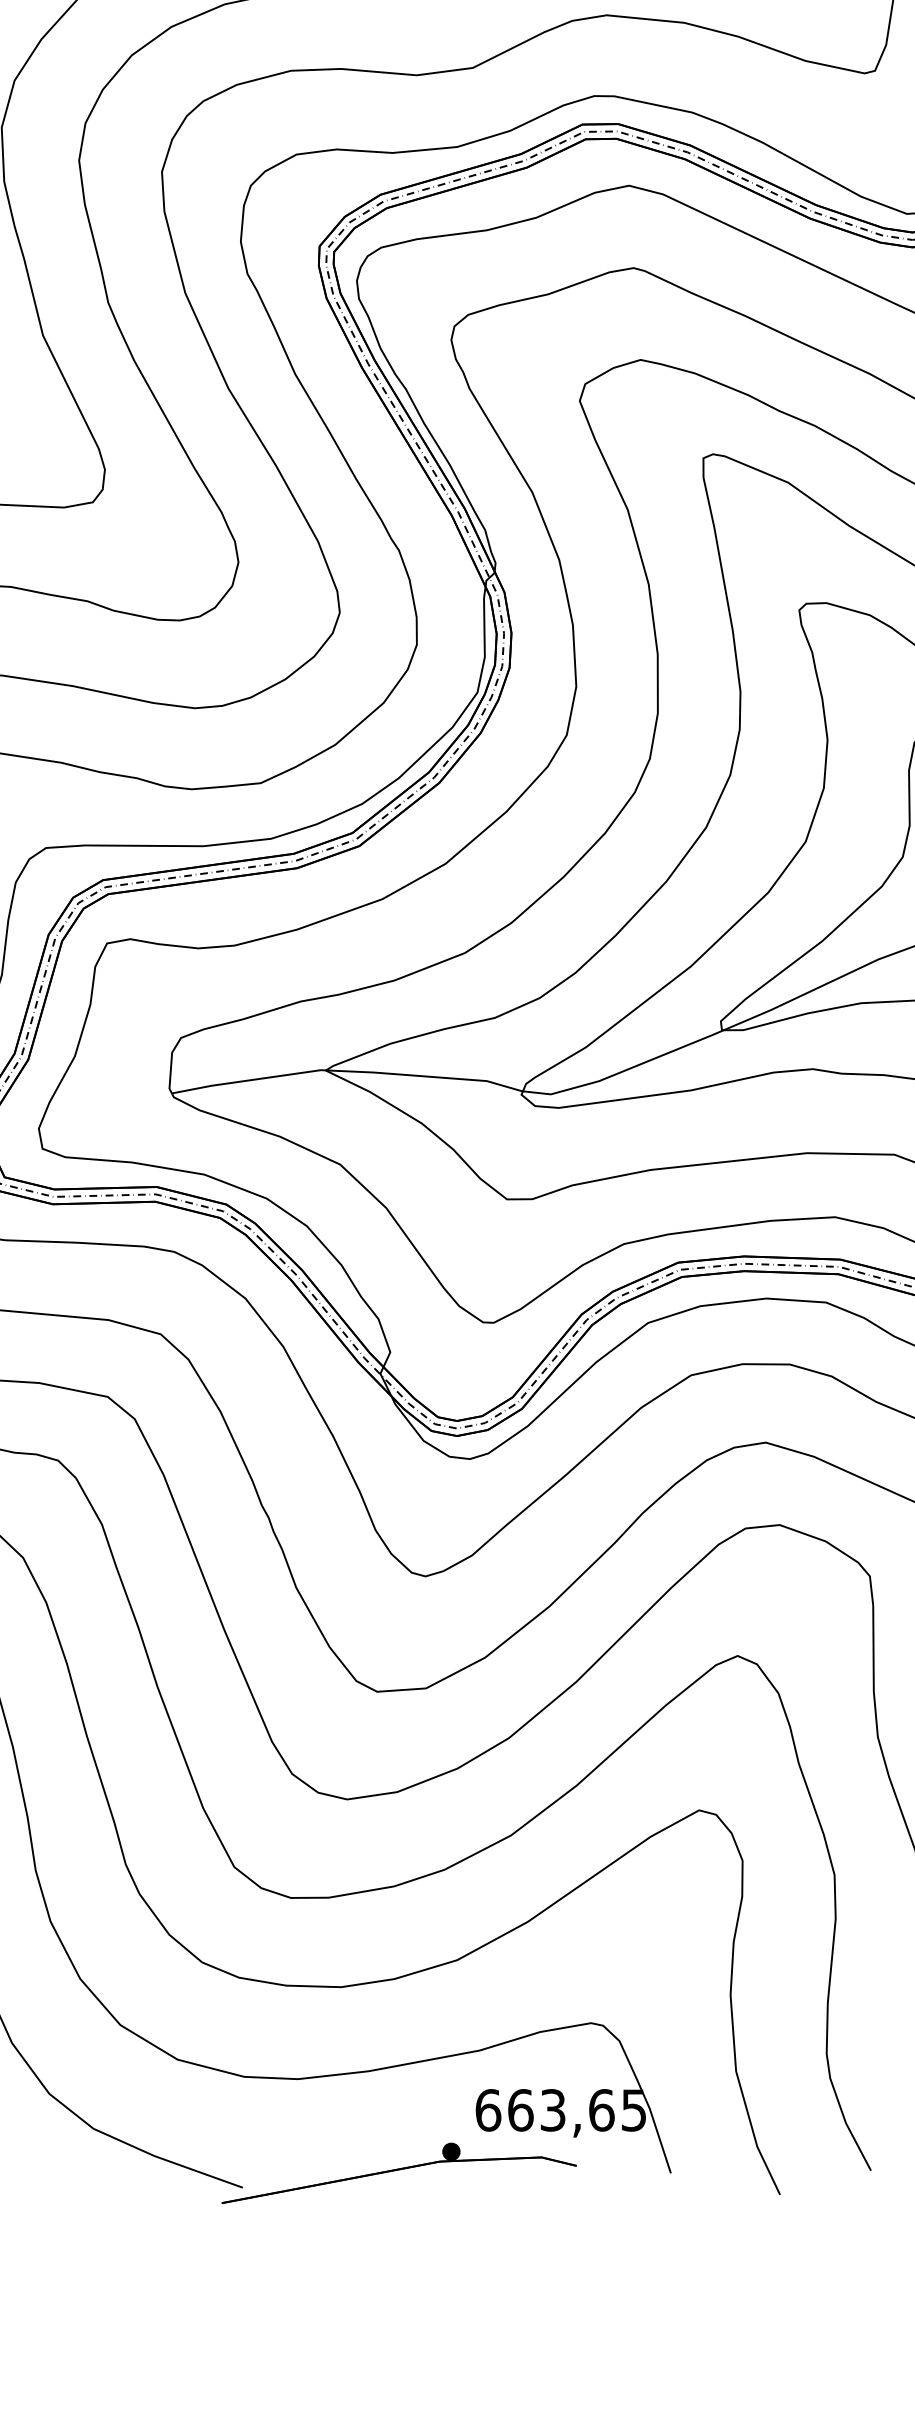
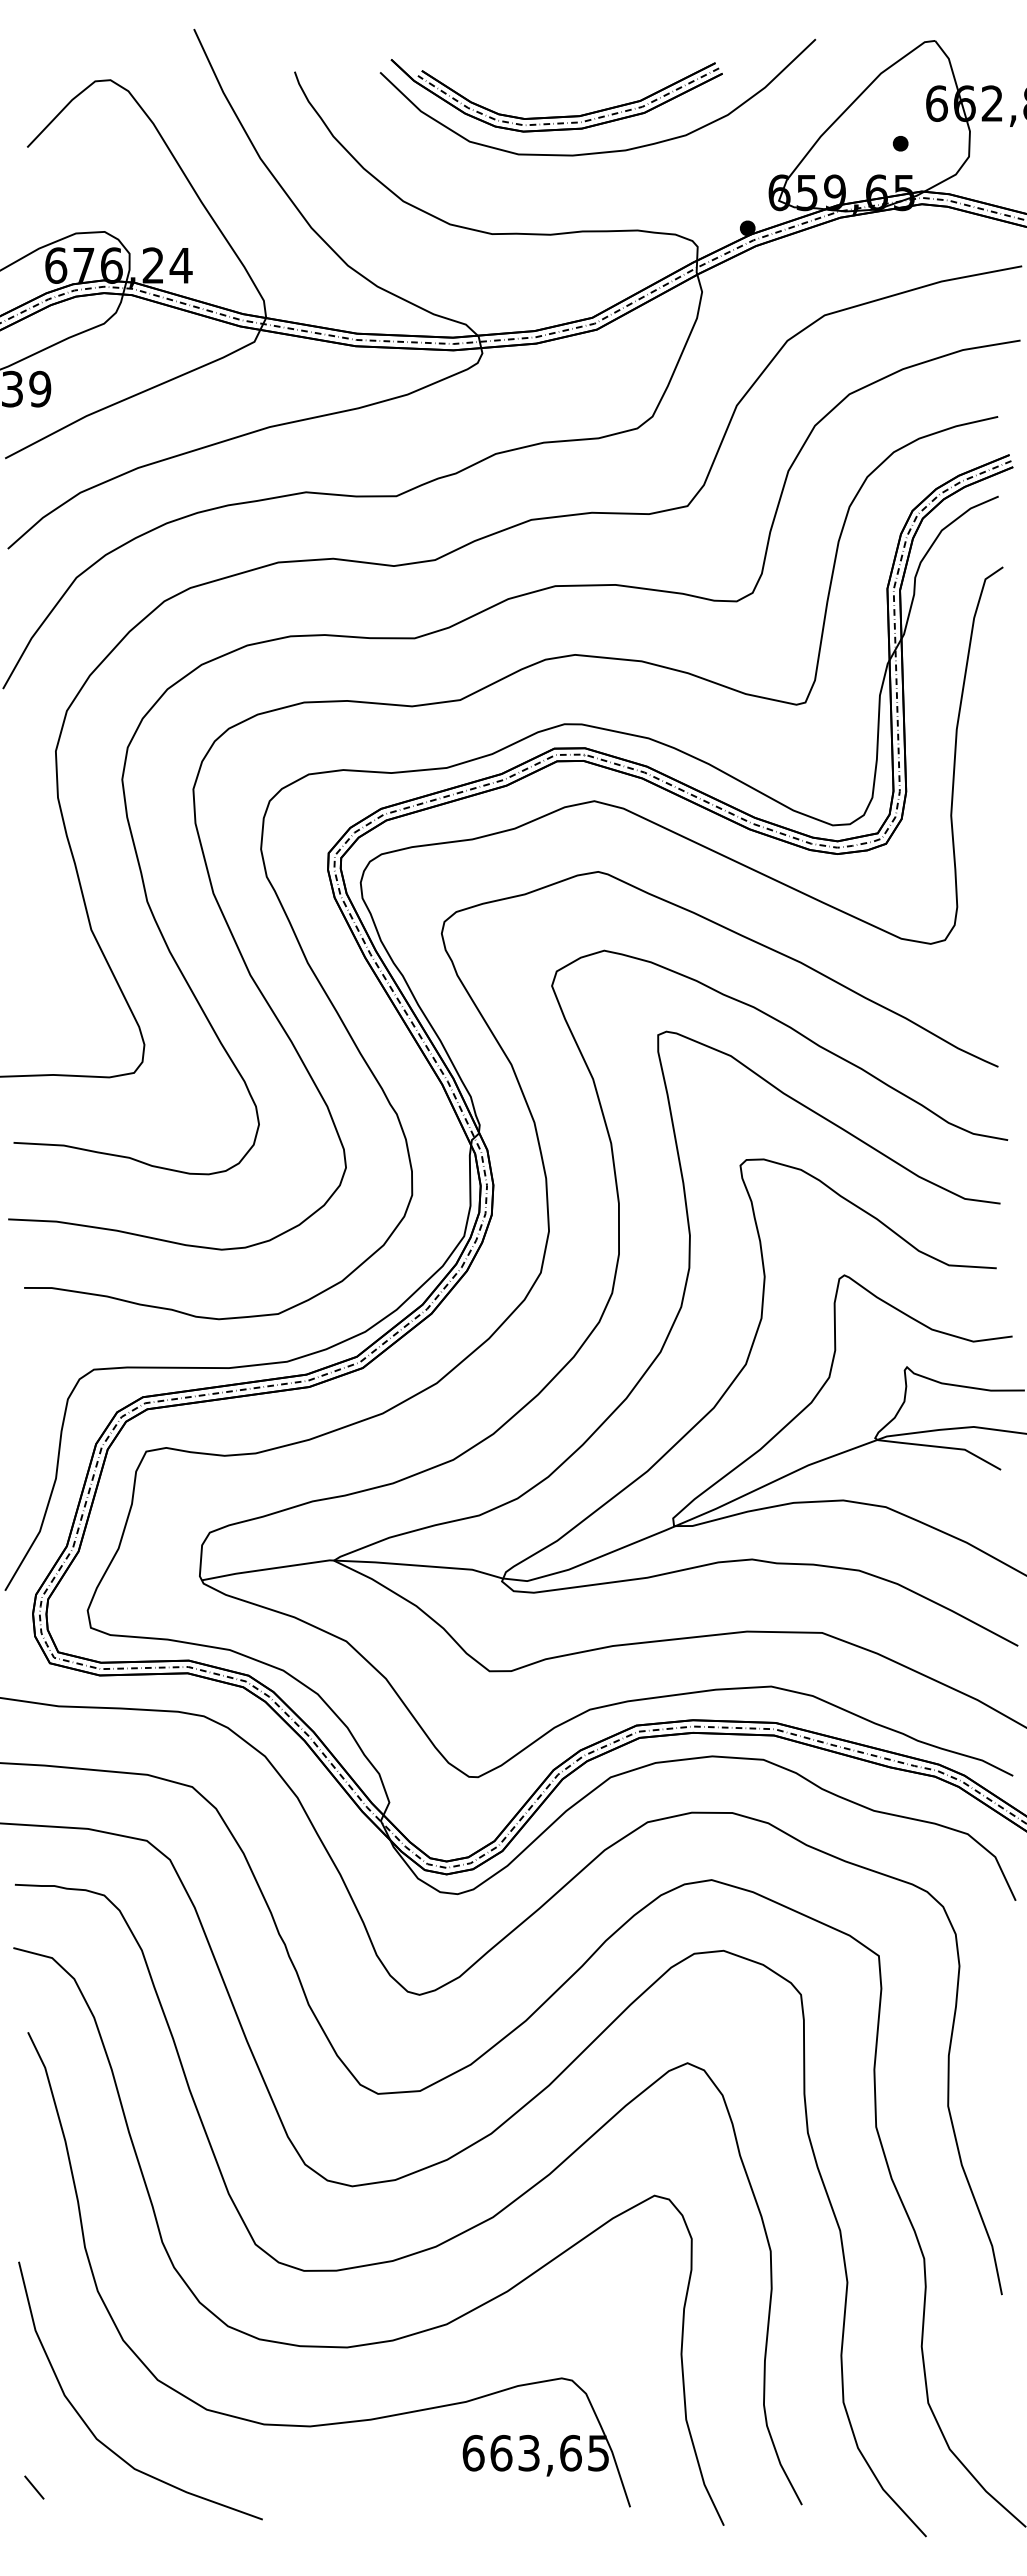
part: (398, 2173) -> (396, 2507), removed

